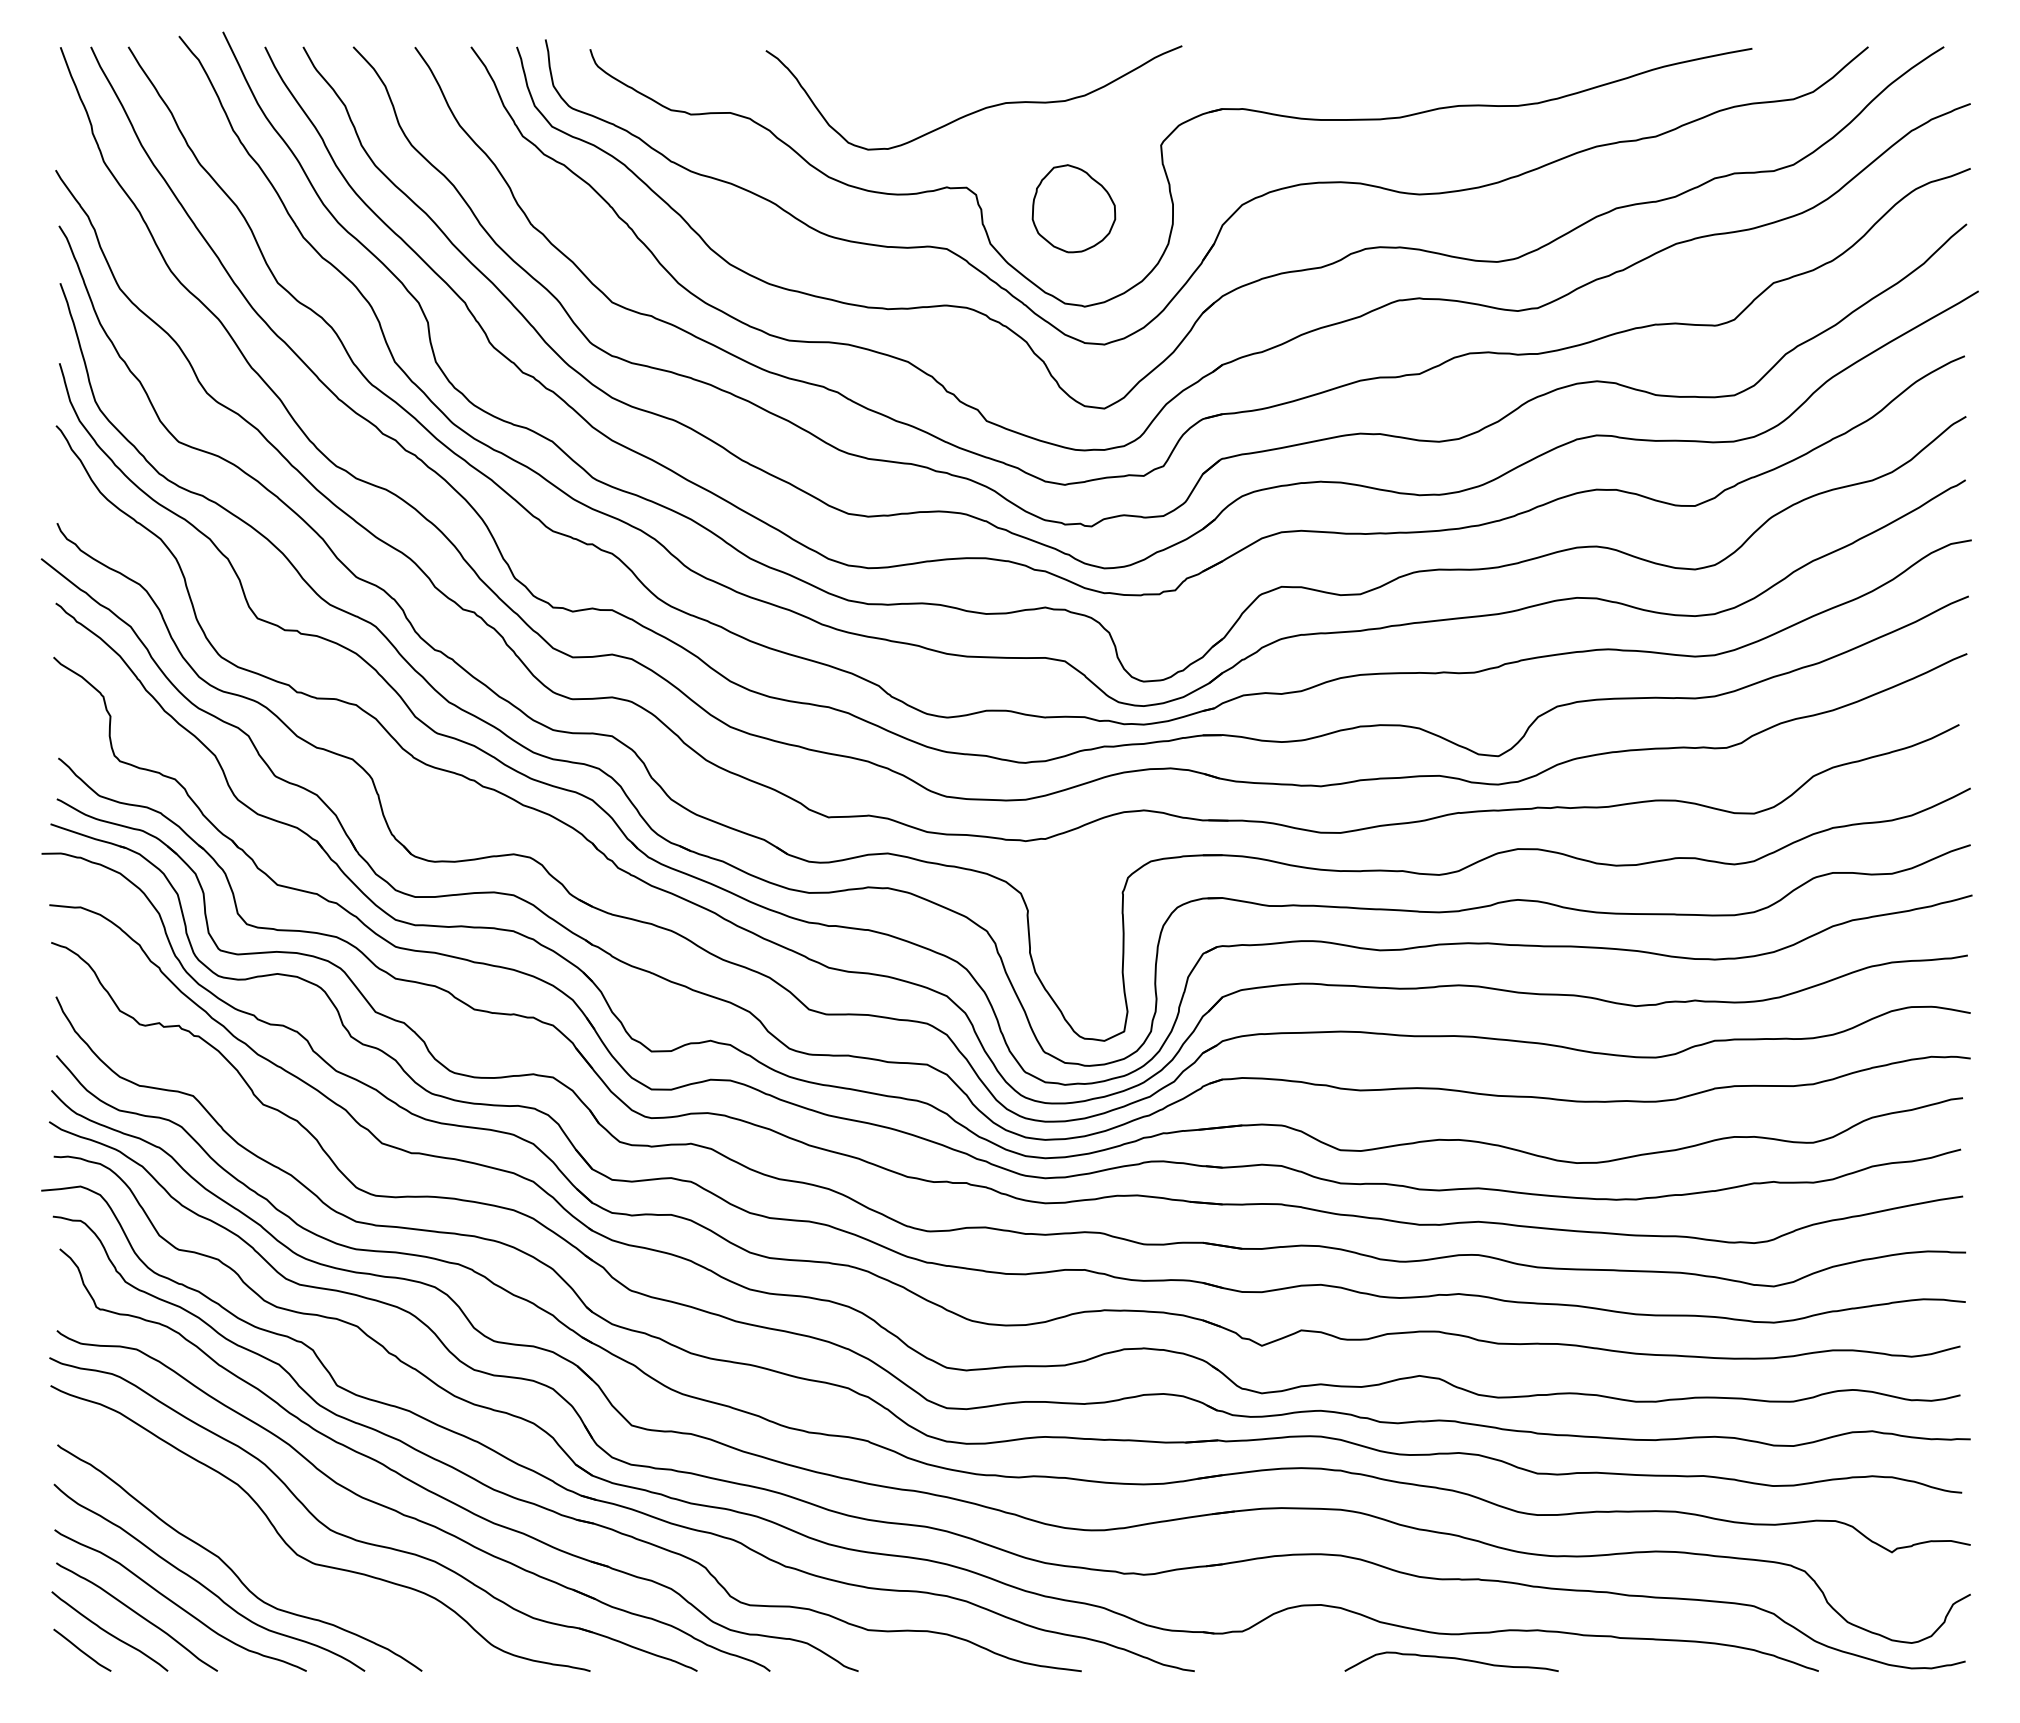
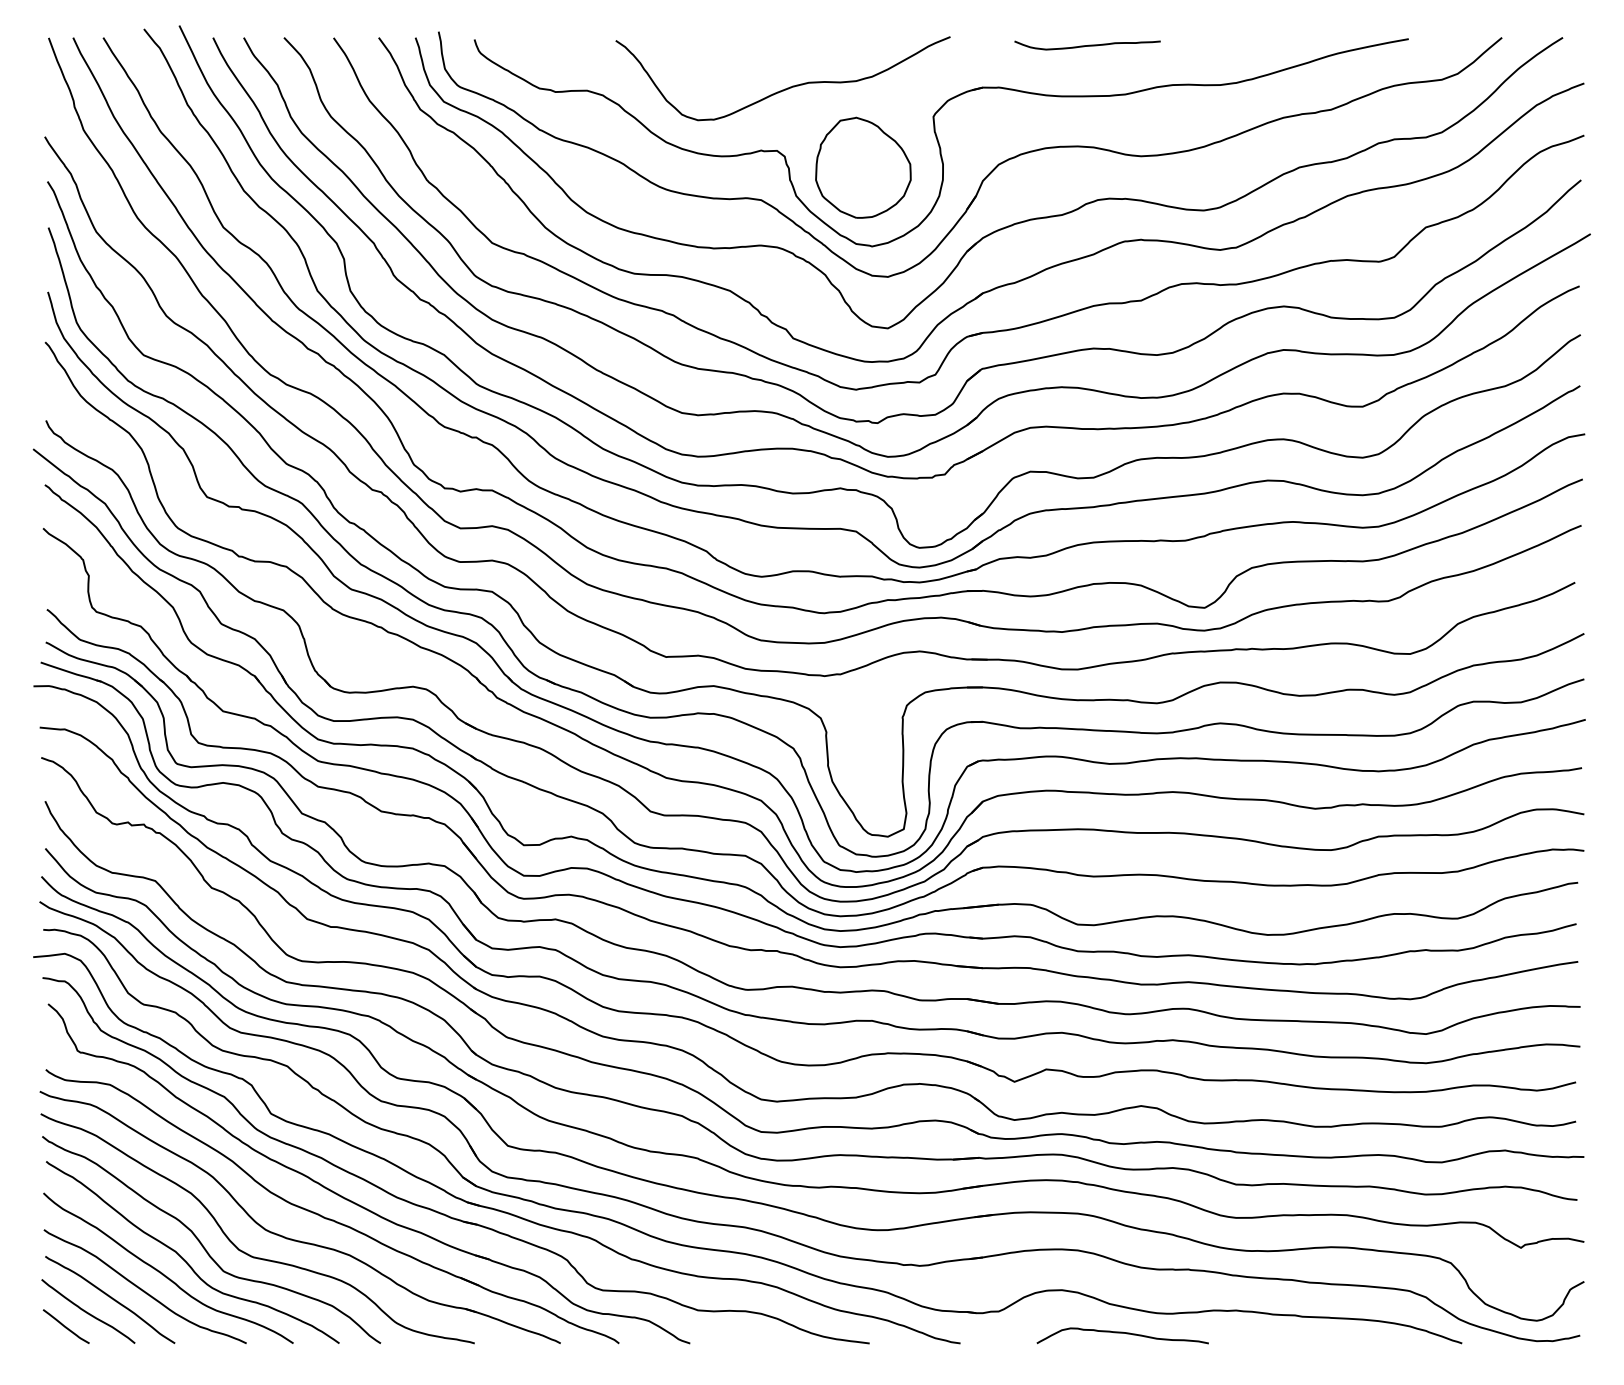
curve: (1352, 56) -> (1087, 45), added
part: (1073, 208) -> (863, 167), size x1.43
curve: (252, 1548) -> (203, 1244), added
curve: (1451, 1658) -> (1122, 1333), moved

